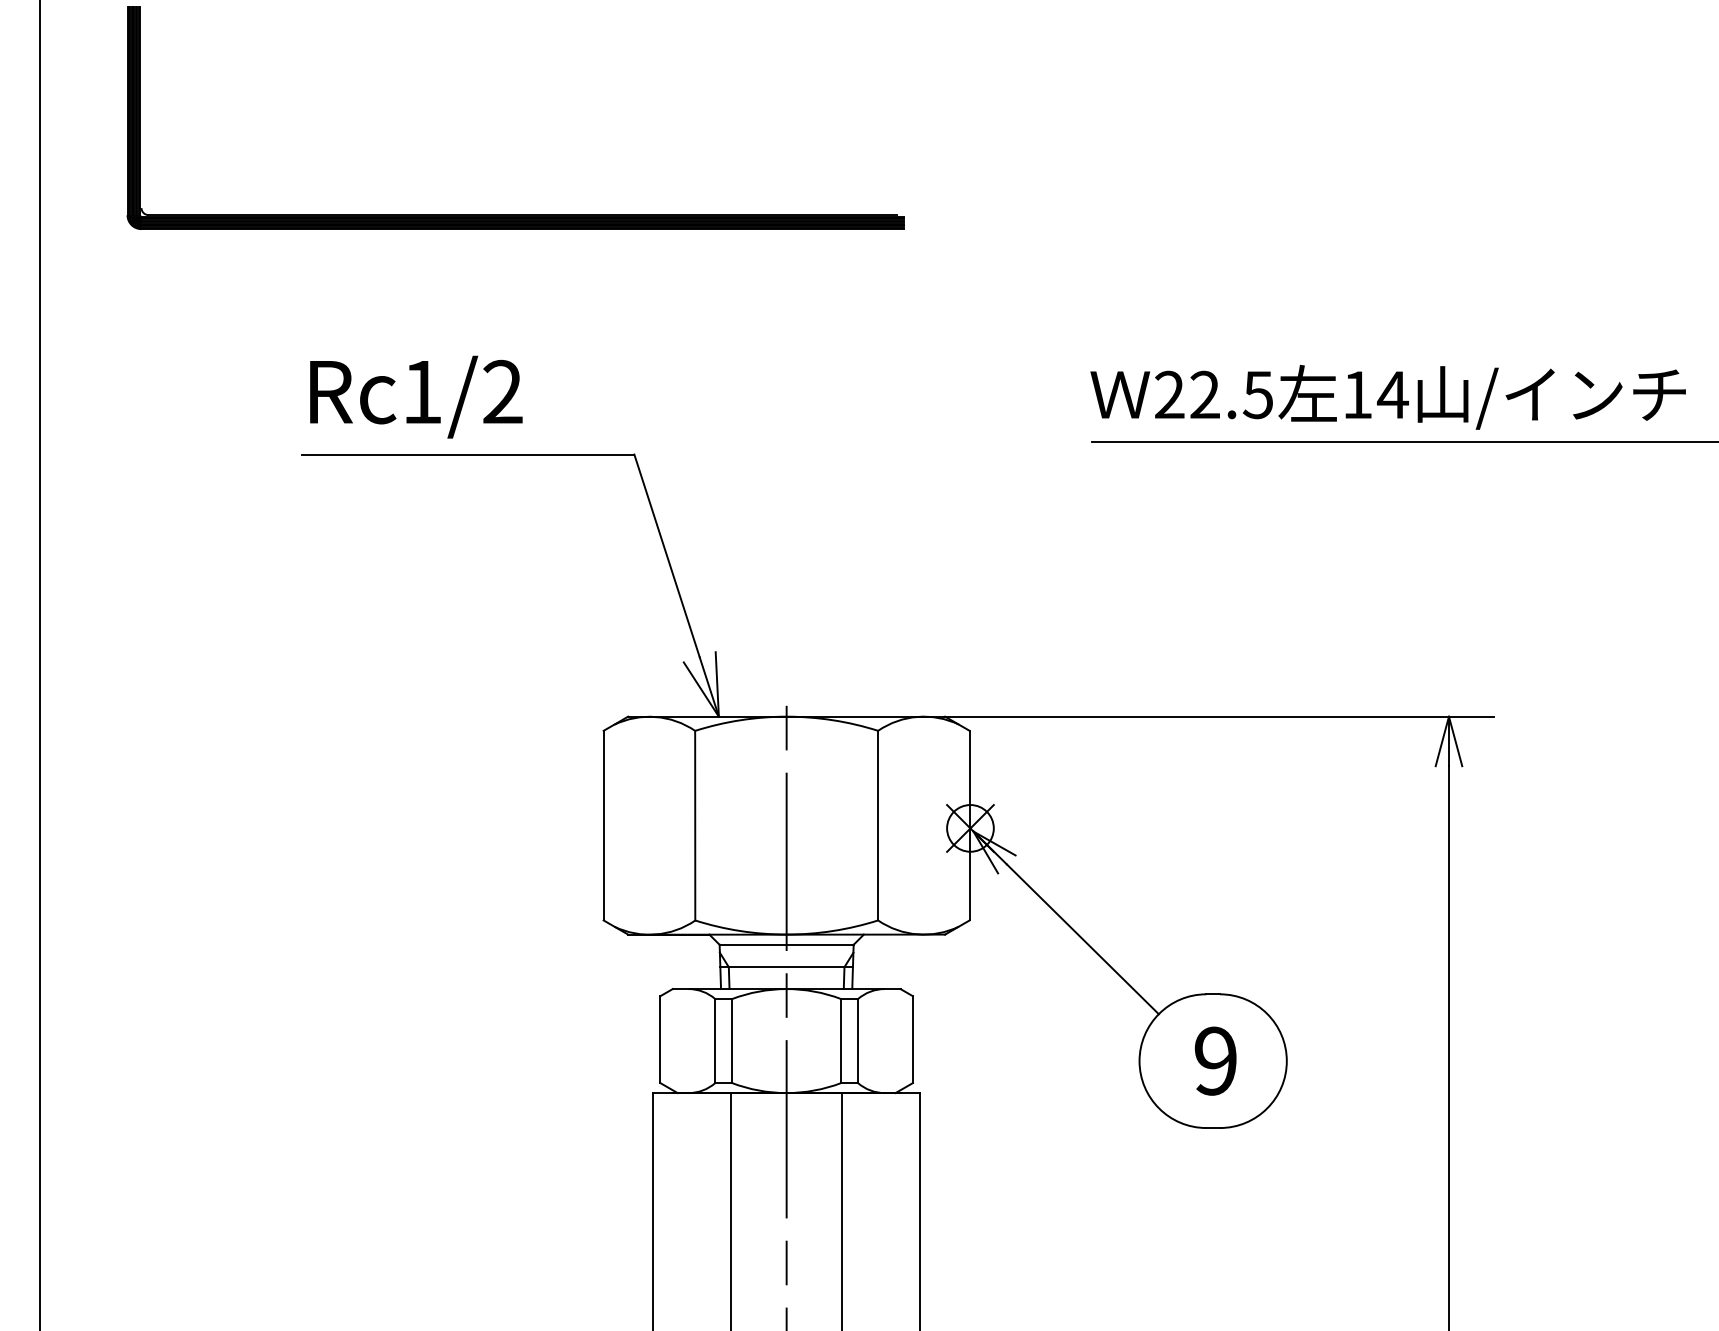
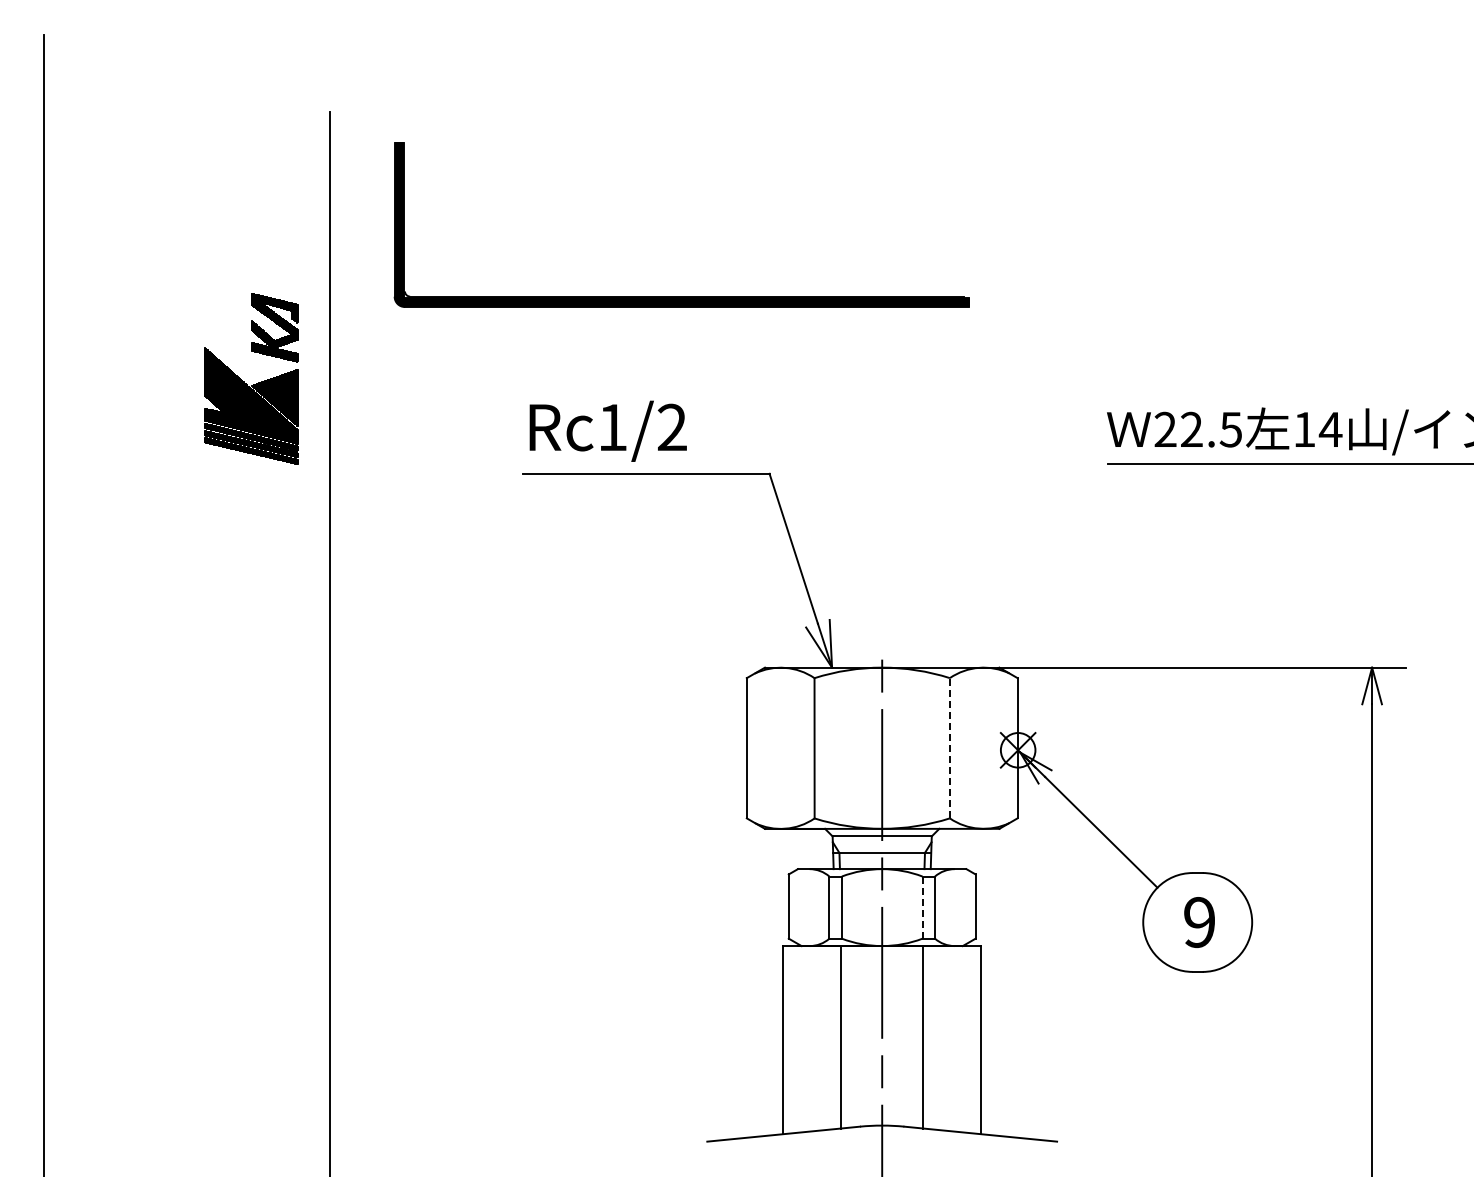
line: (877, 824) -> (949, 747), solid -> dashed
line: (841, 1042) -> (922, 908), solid -> dashed

